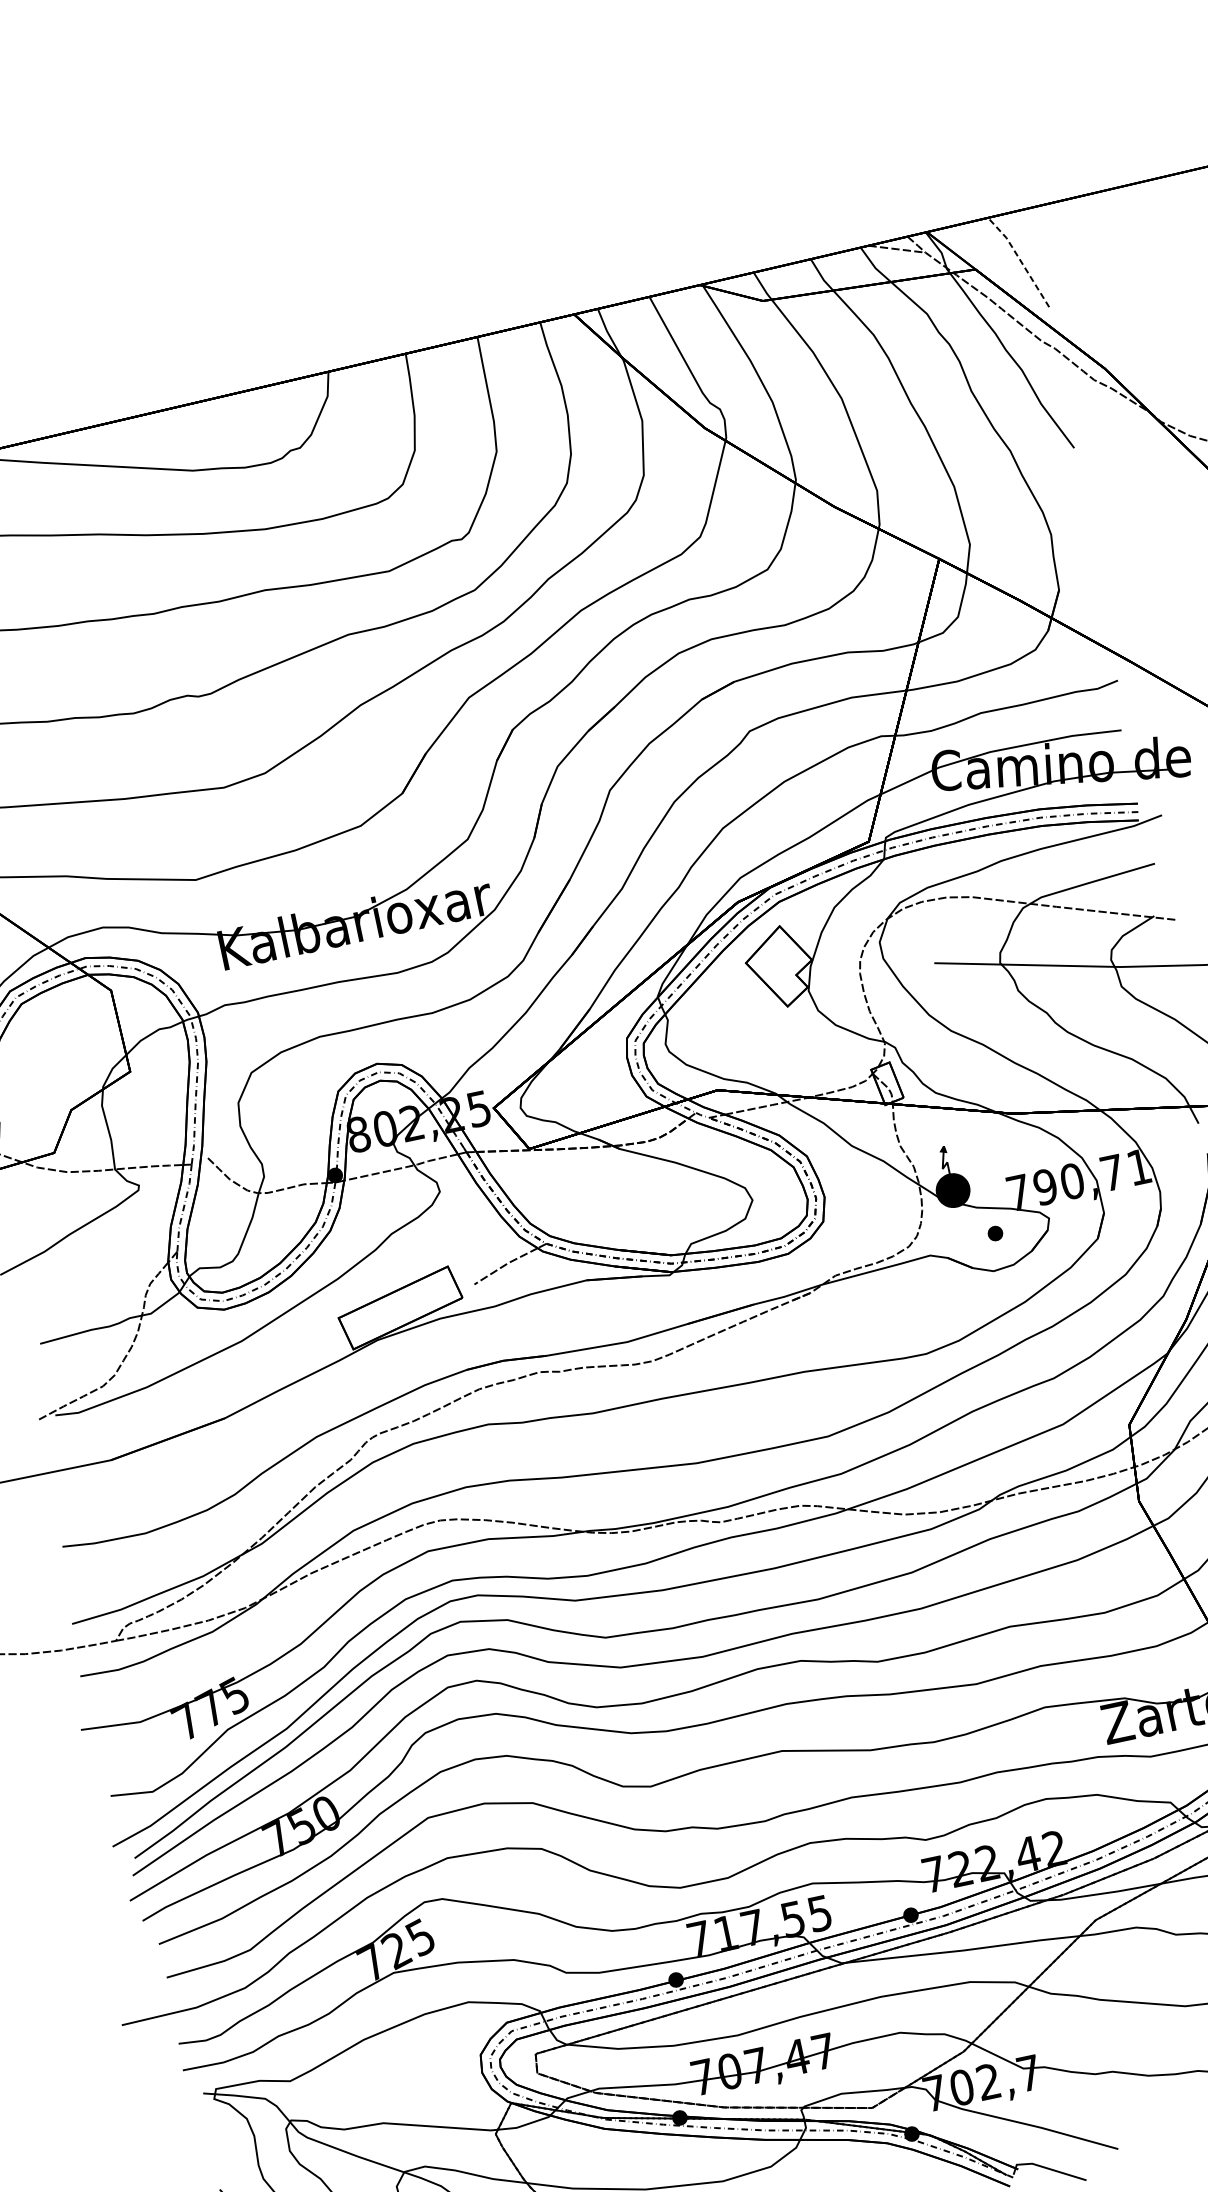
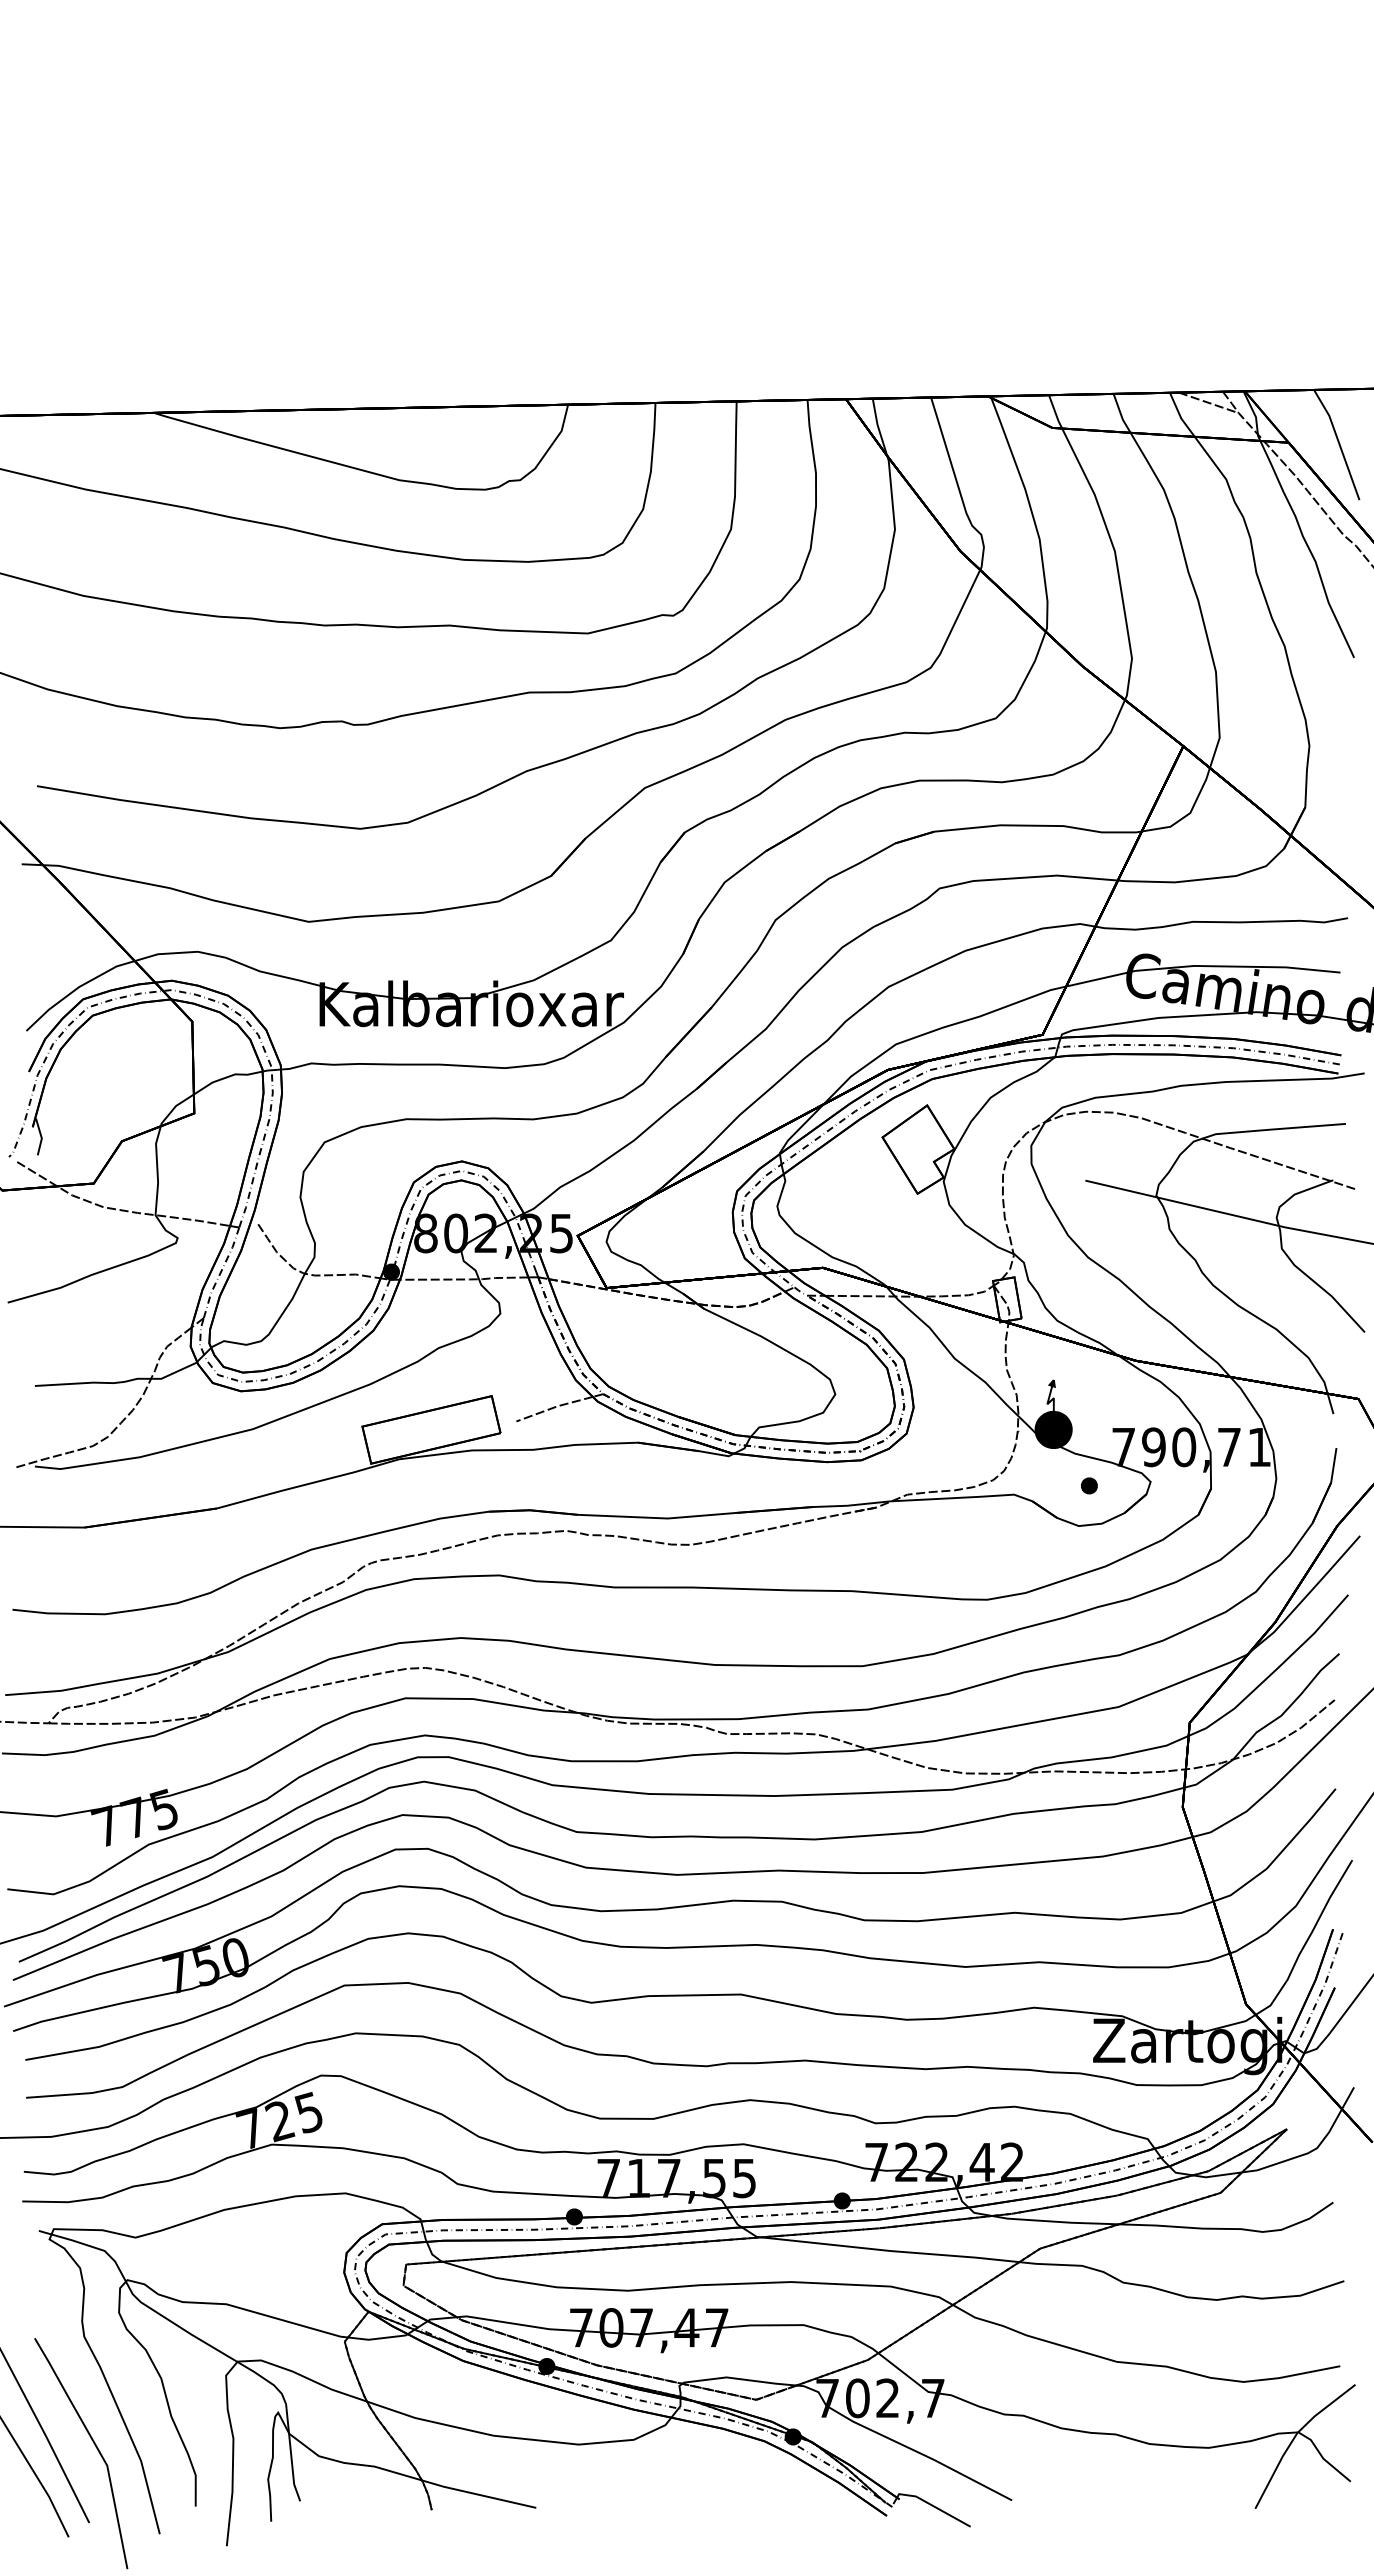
line: (1020, 259) -> (1339, 442), dashed -> solid

